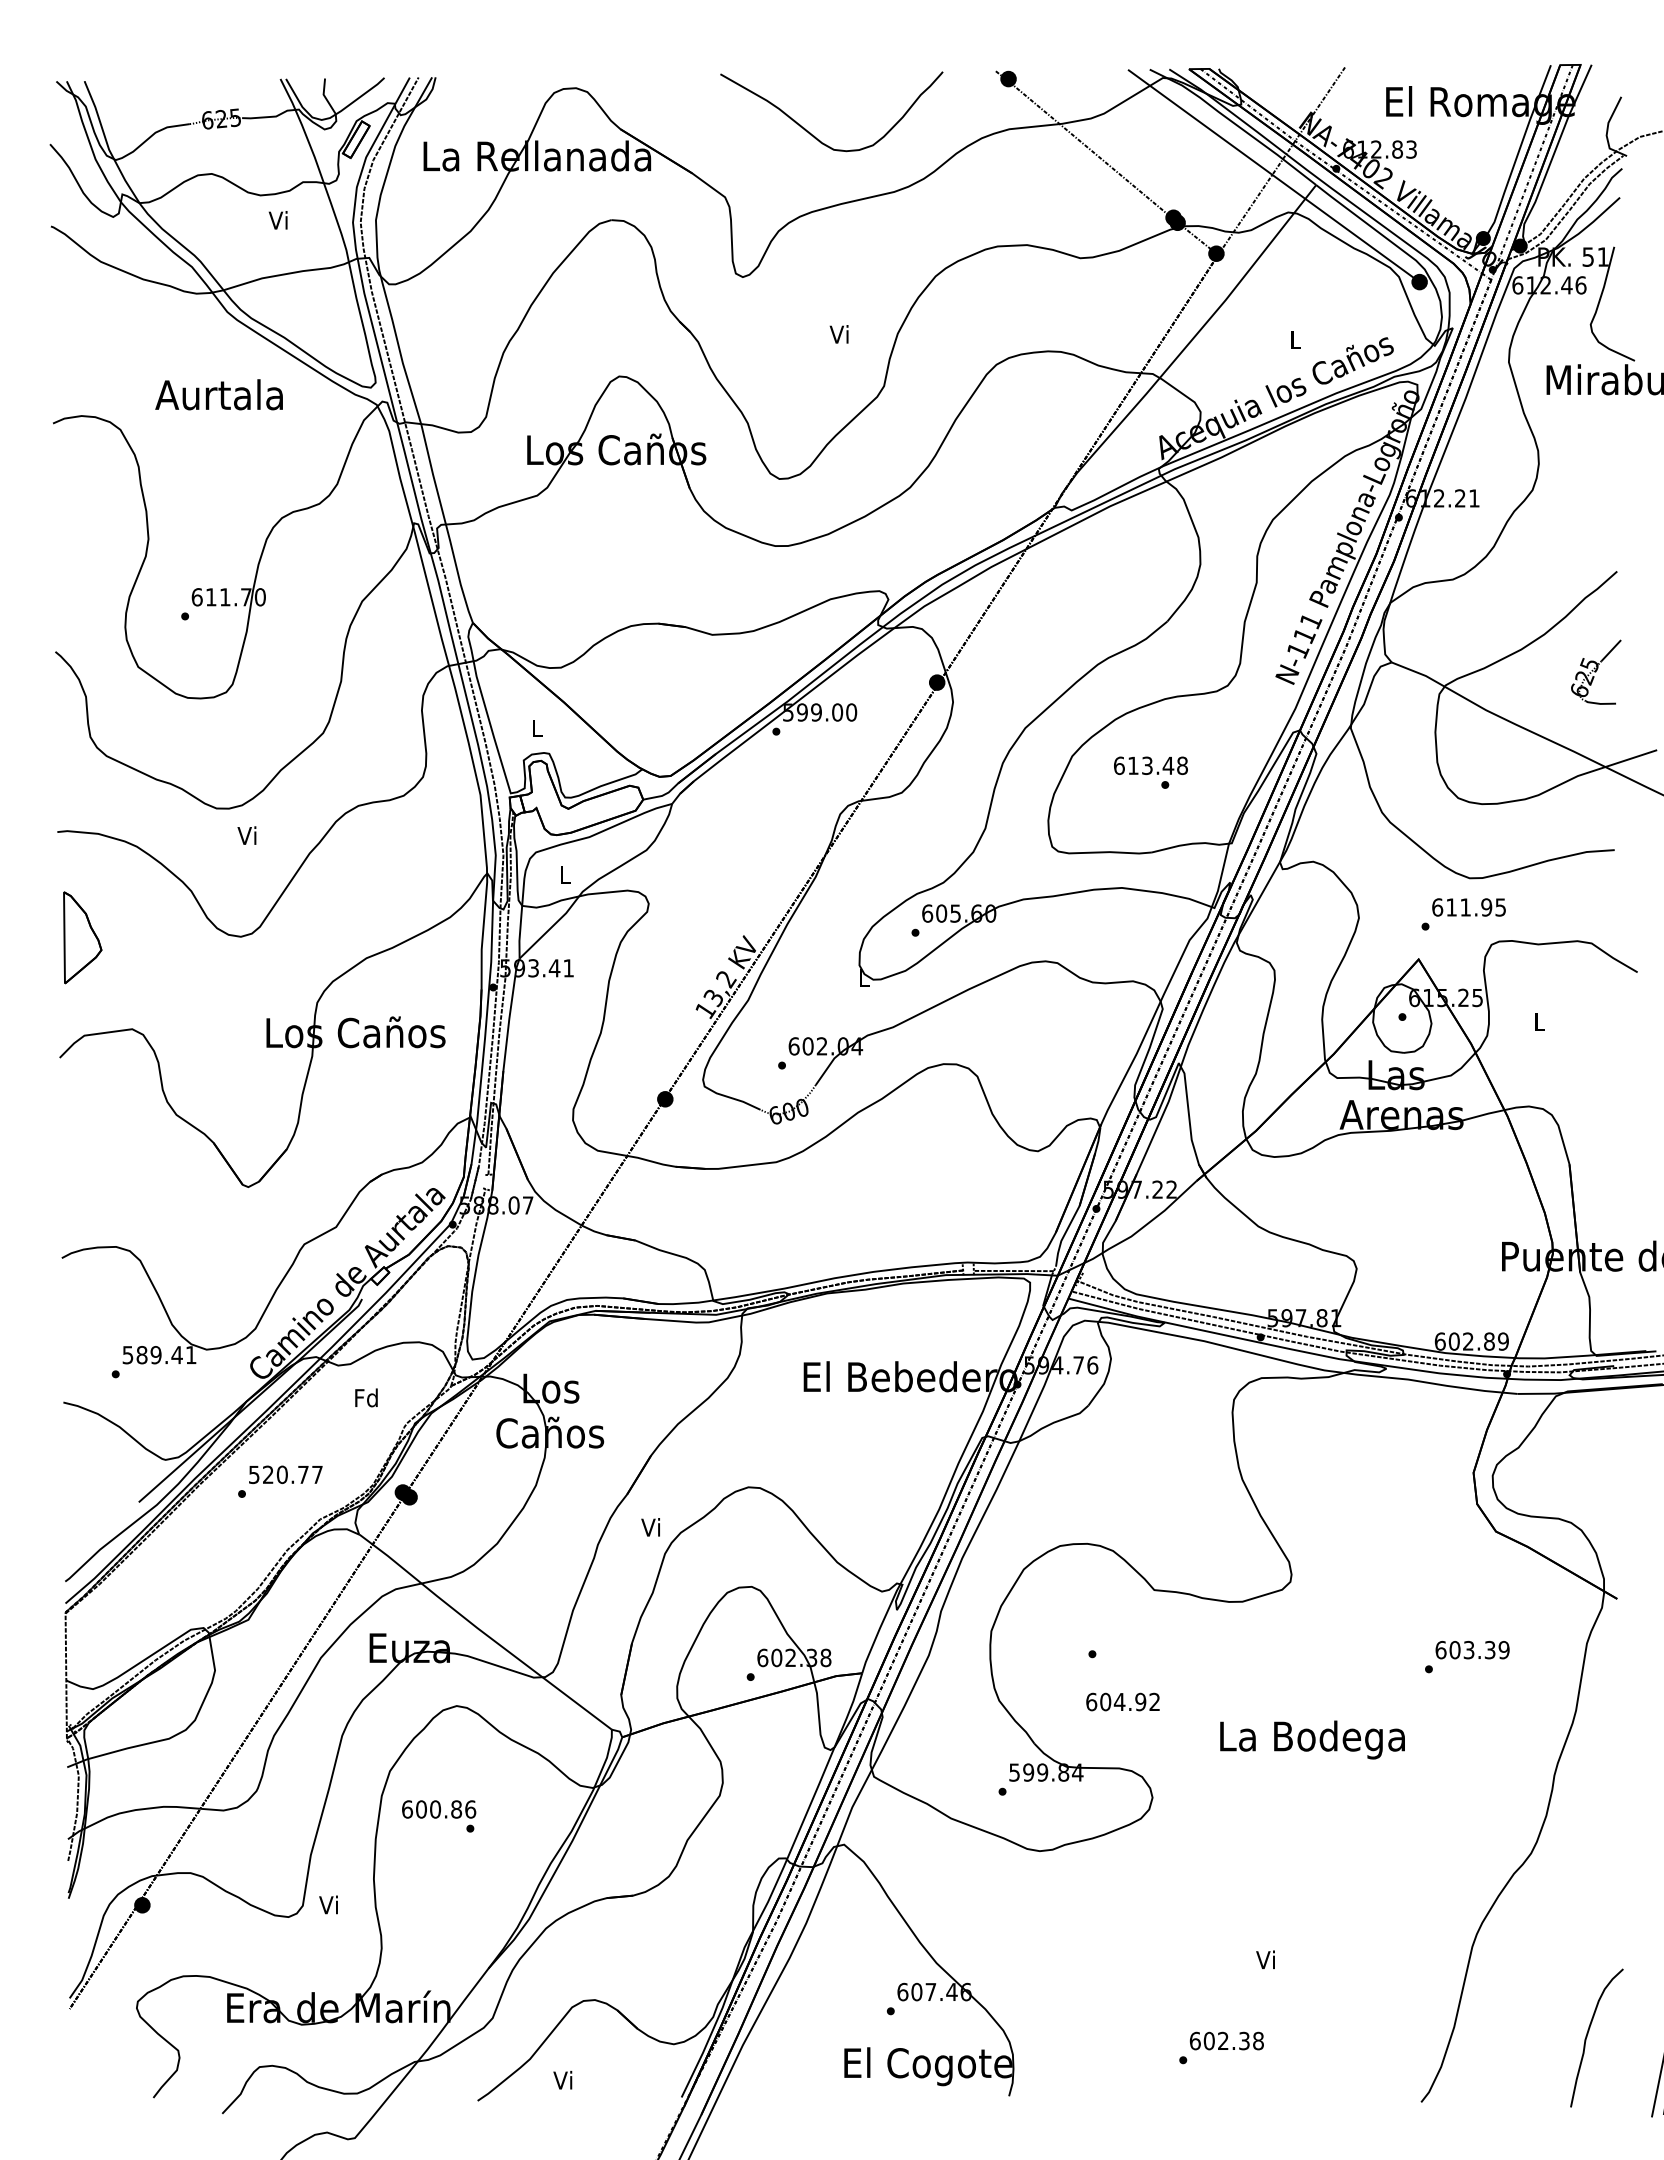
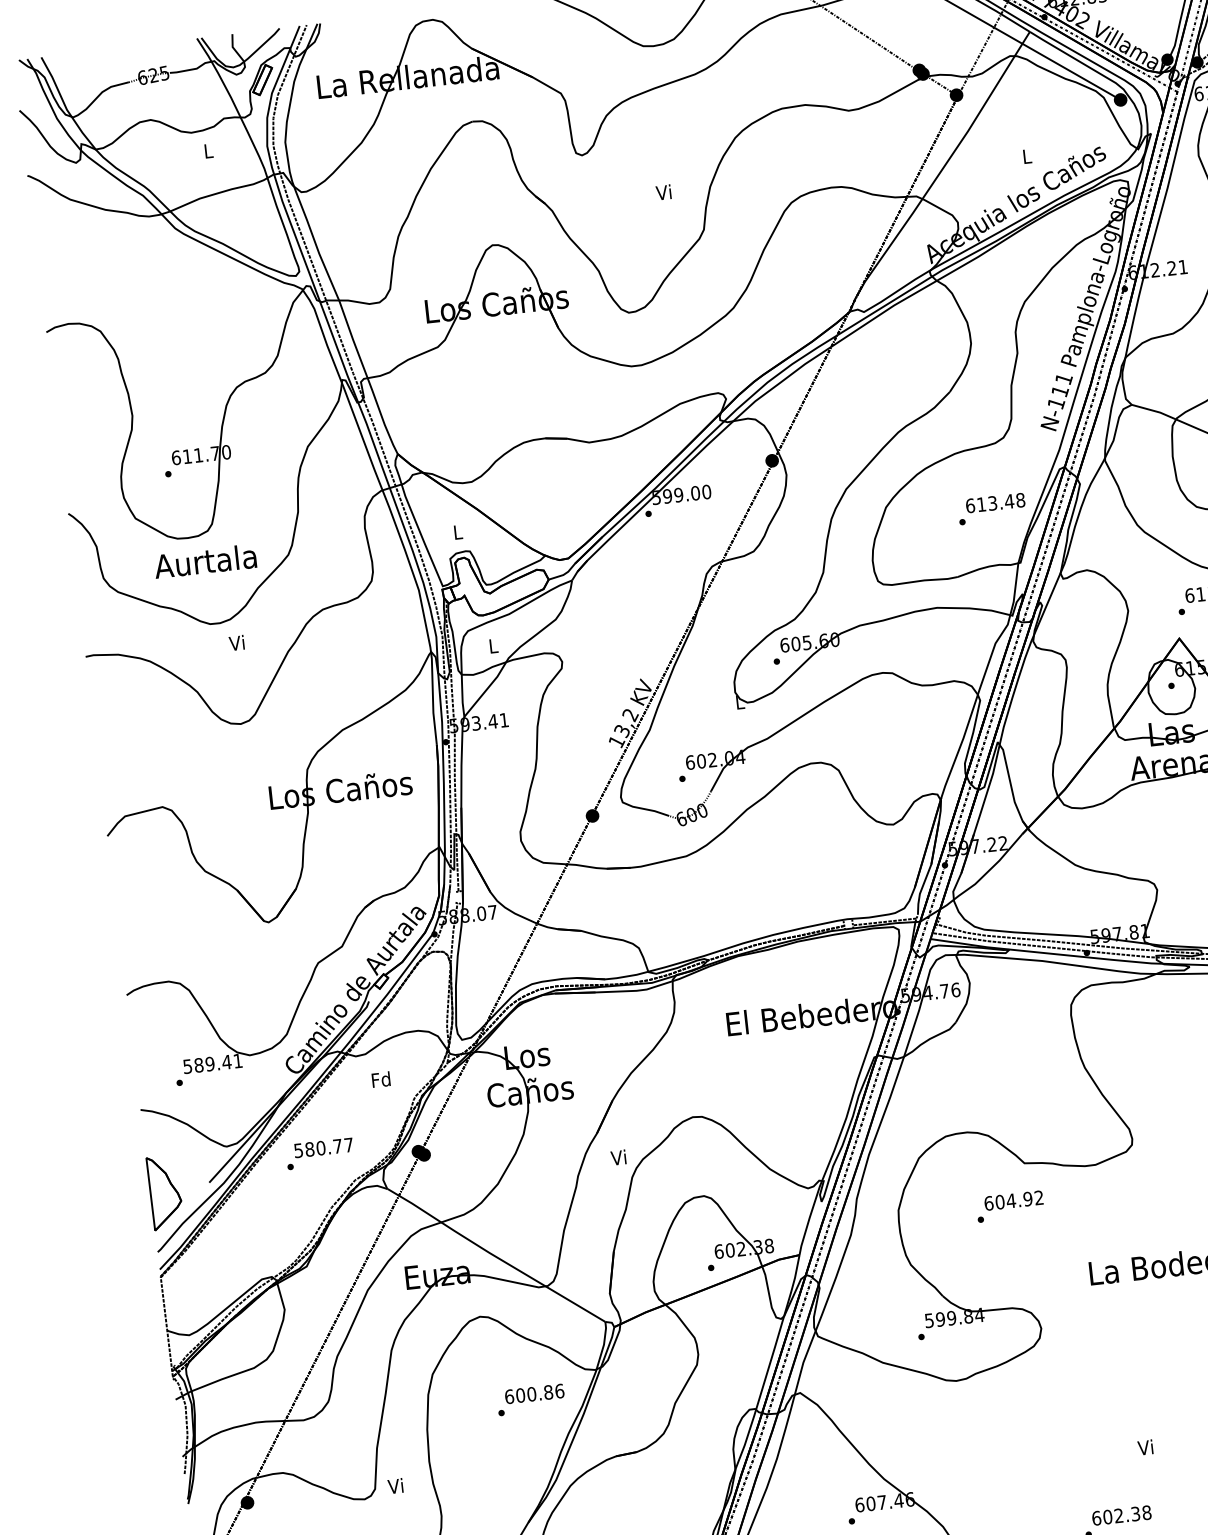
text: (277, 220) -> (207, 151), Vi -> L
text: (218, 394) -> (204, 561), moved
text: (1150, 765) -> (995, 502), moved
part: (82, 937) -> (165, 1192), moved
text: (267, 1474) -> (309, 1149), 520.77 -> 580.77
text: (1122, 1701) -> (1013, 1200), moved
text: (439, 1809) -> (534, 1393), moved

